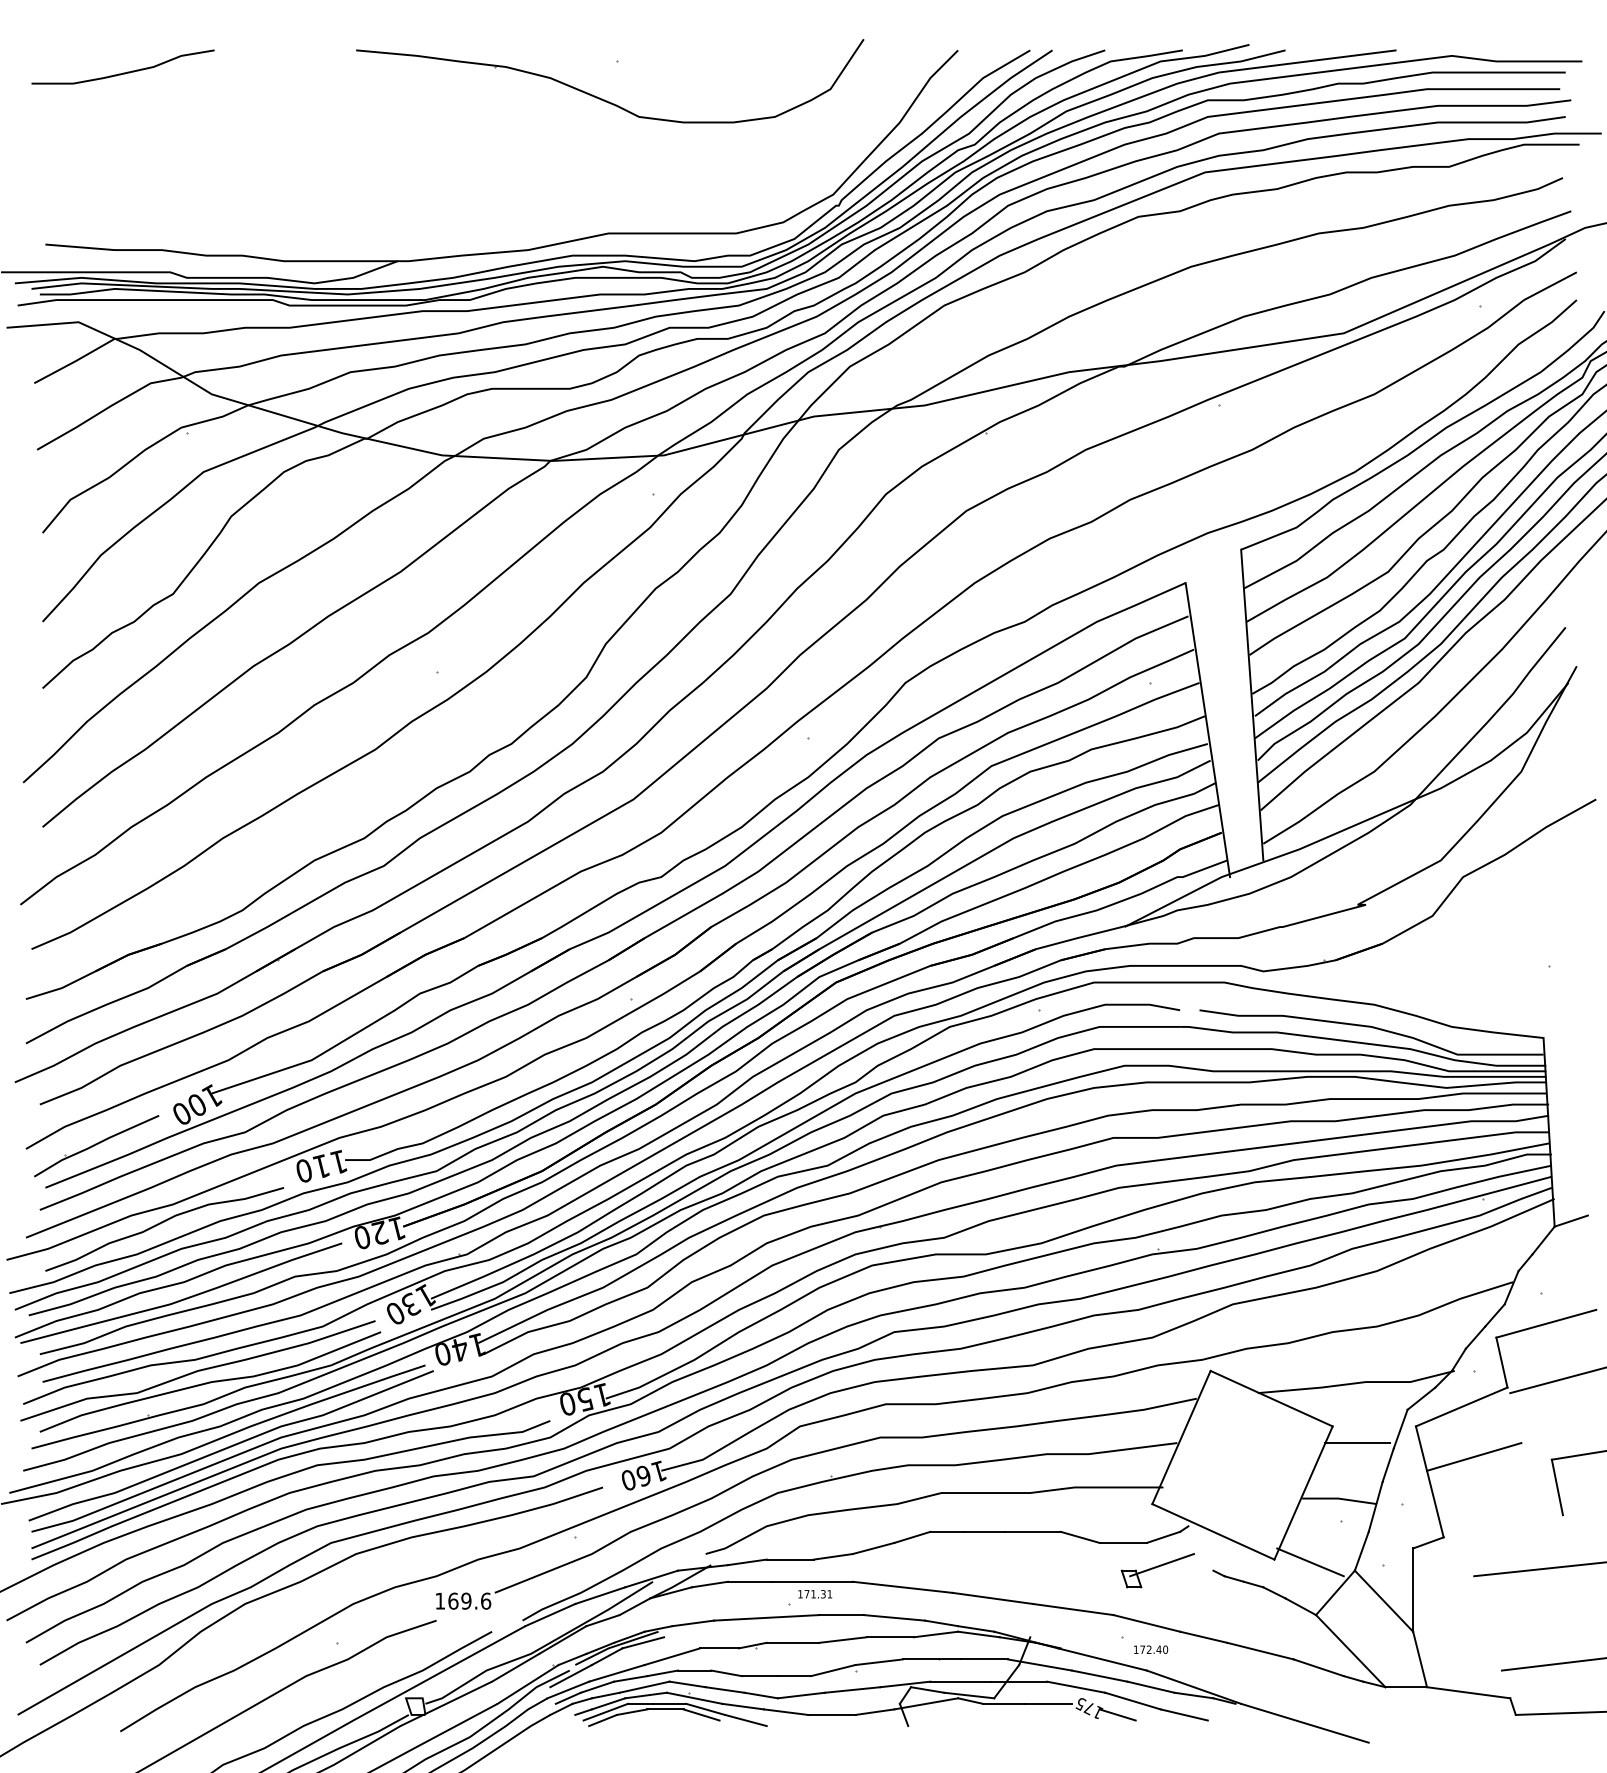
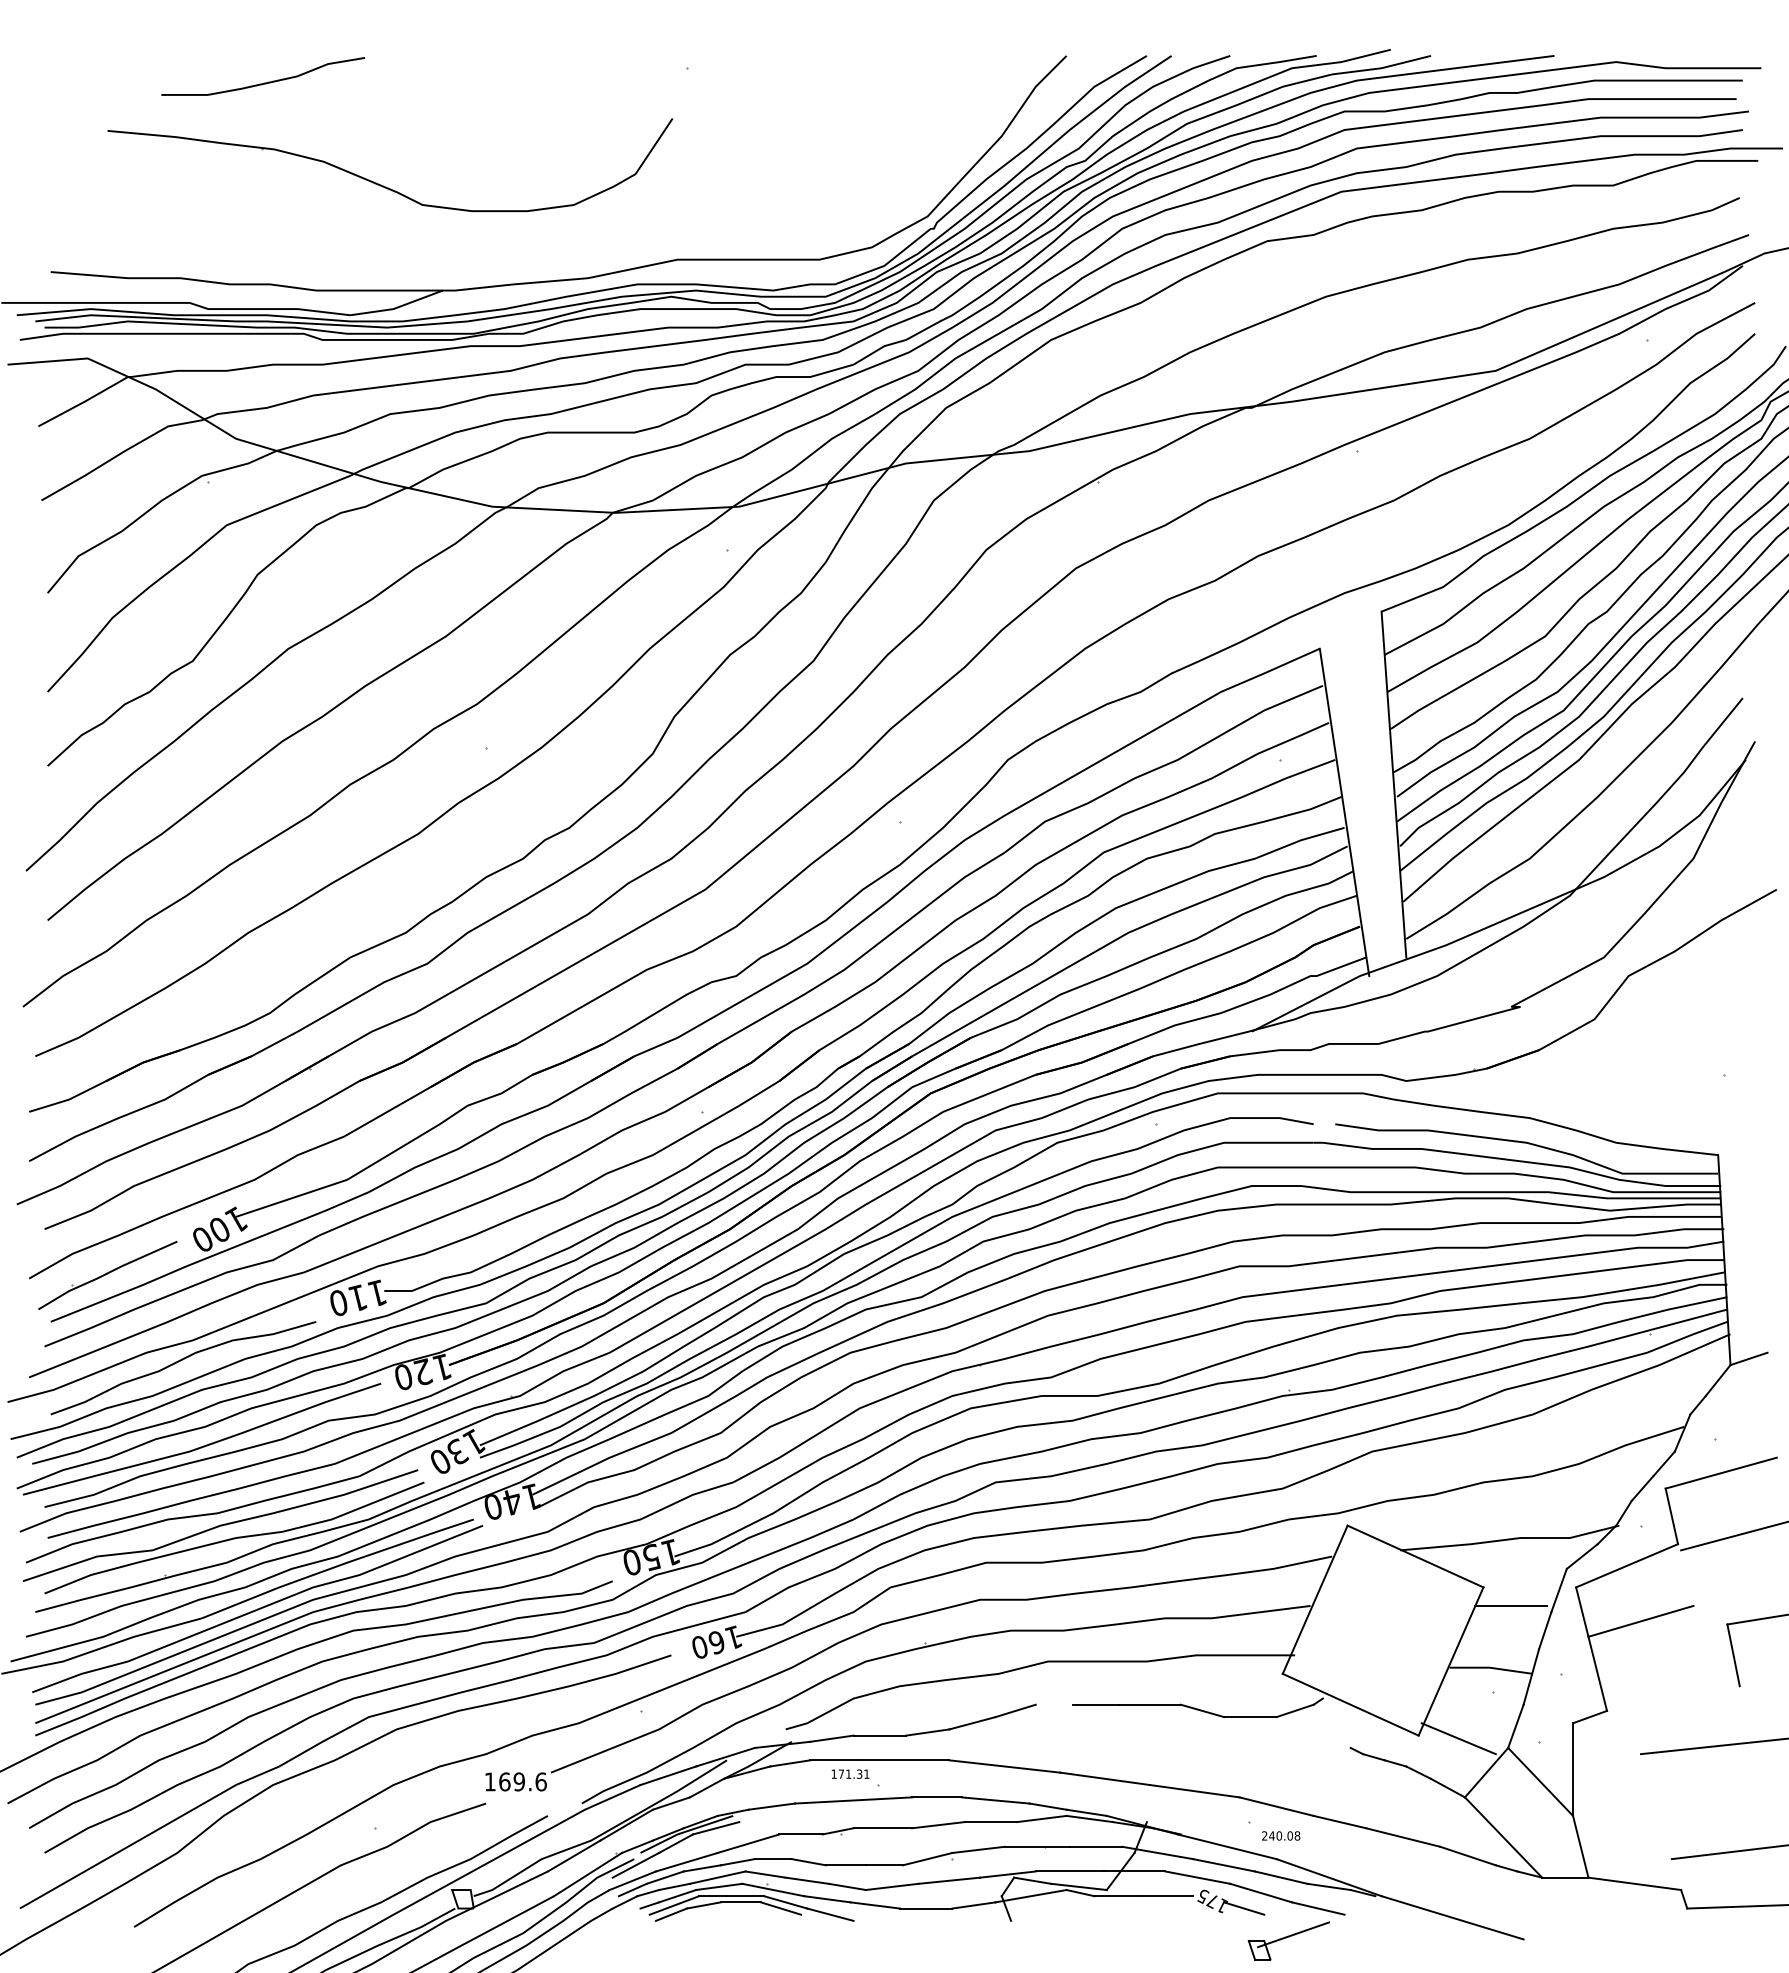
curve: (124, 72) -> (264, 82), moved
part: (602, 98) -> (381, 184), moved
line: (946, 1531) -> (1053, 1704), removed
part: (1157, 1570) -> (1288, 1940), moved
text: (815, 1593) -> (850, 1773), moved
text: (1151, 1649) -> (1281, 1835), 172.40 -> 240.08

